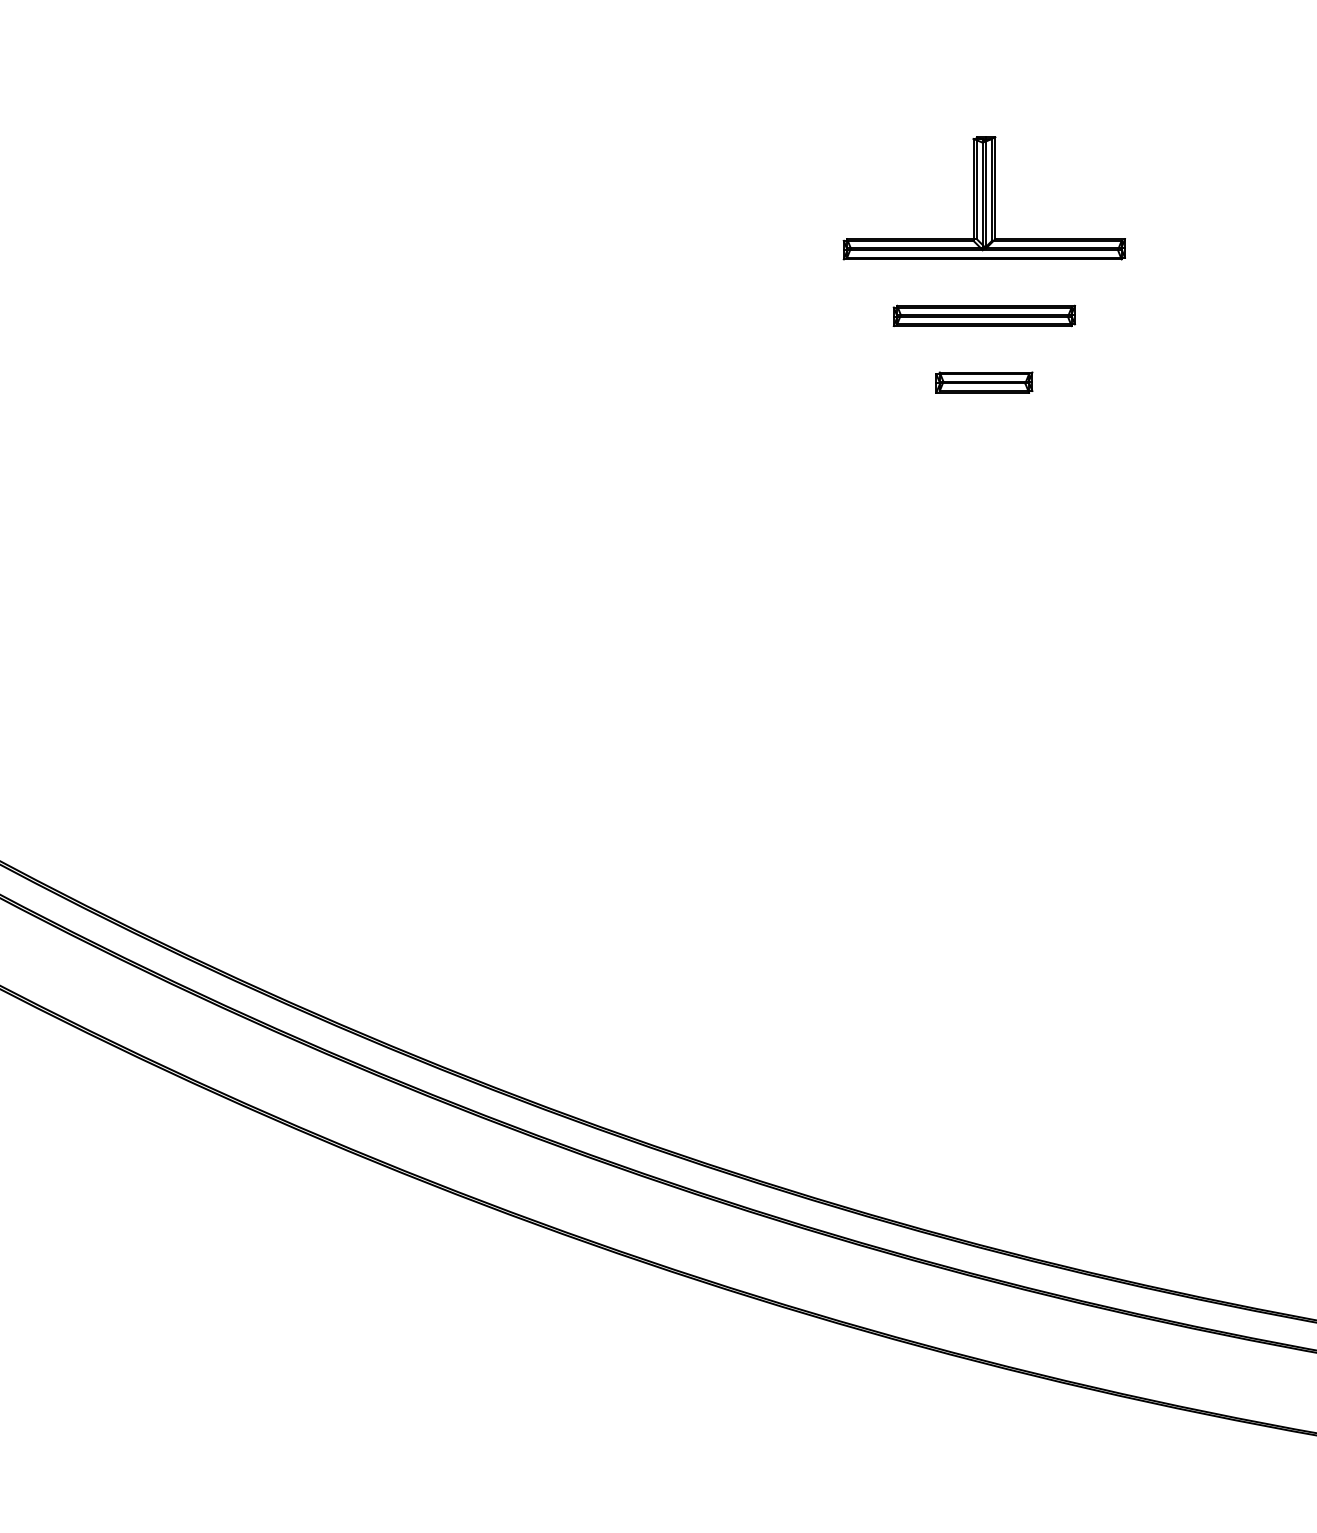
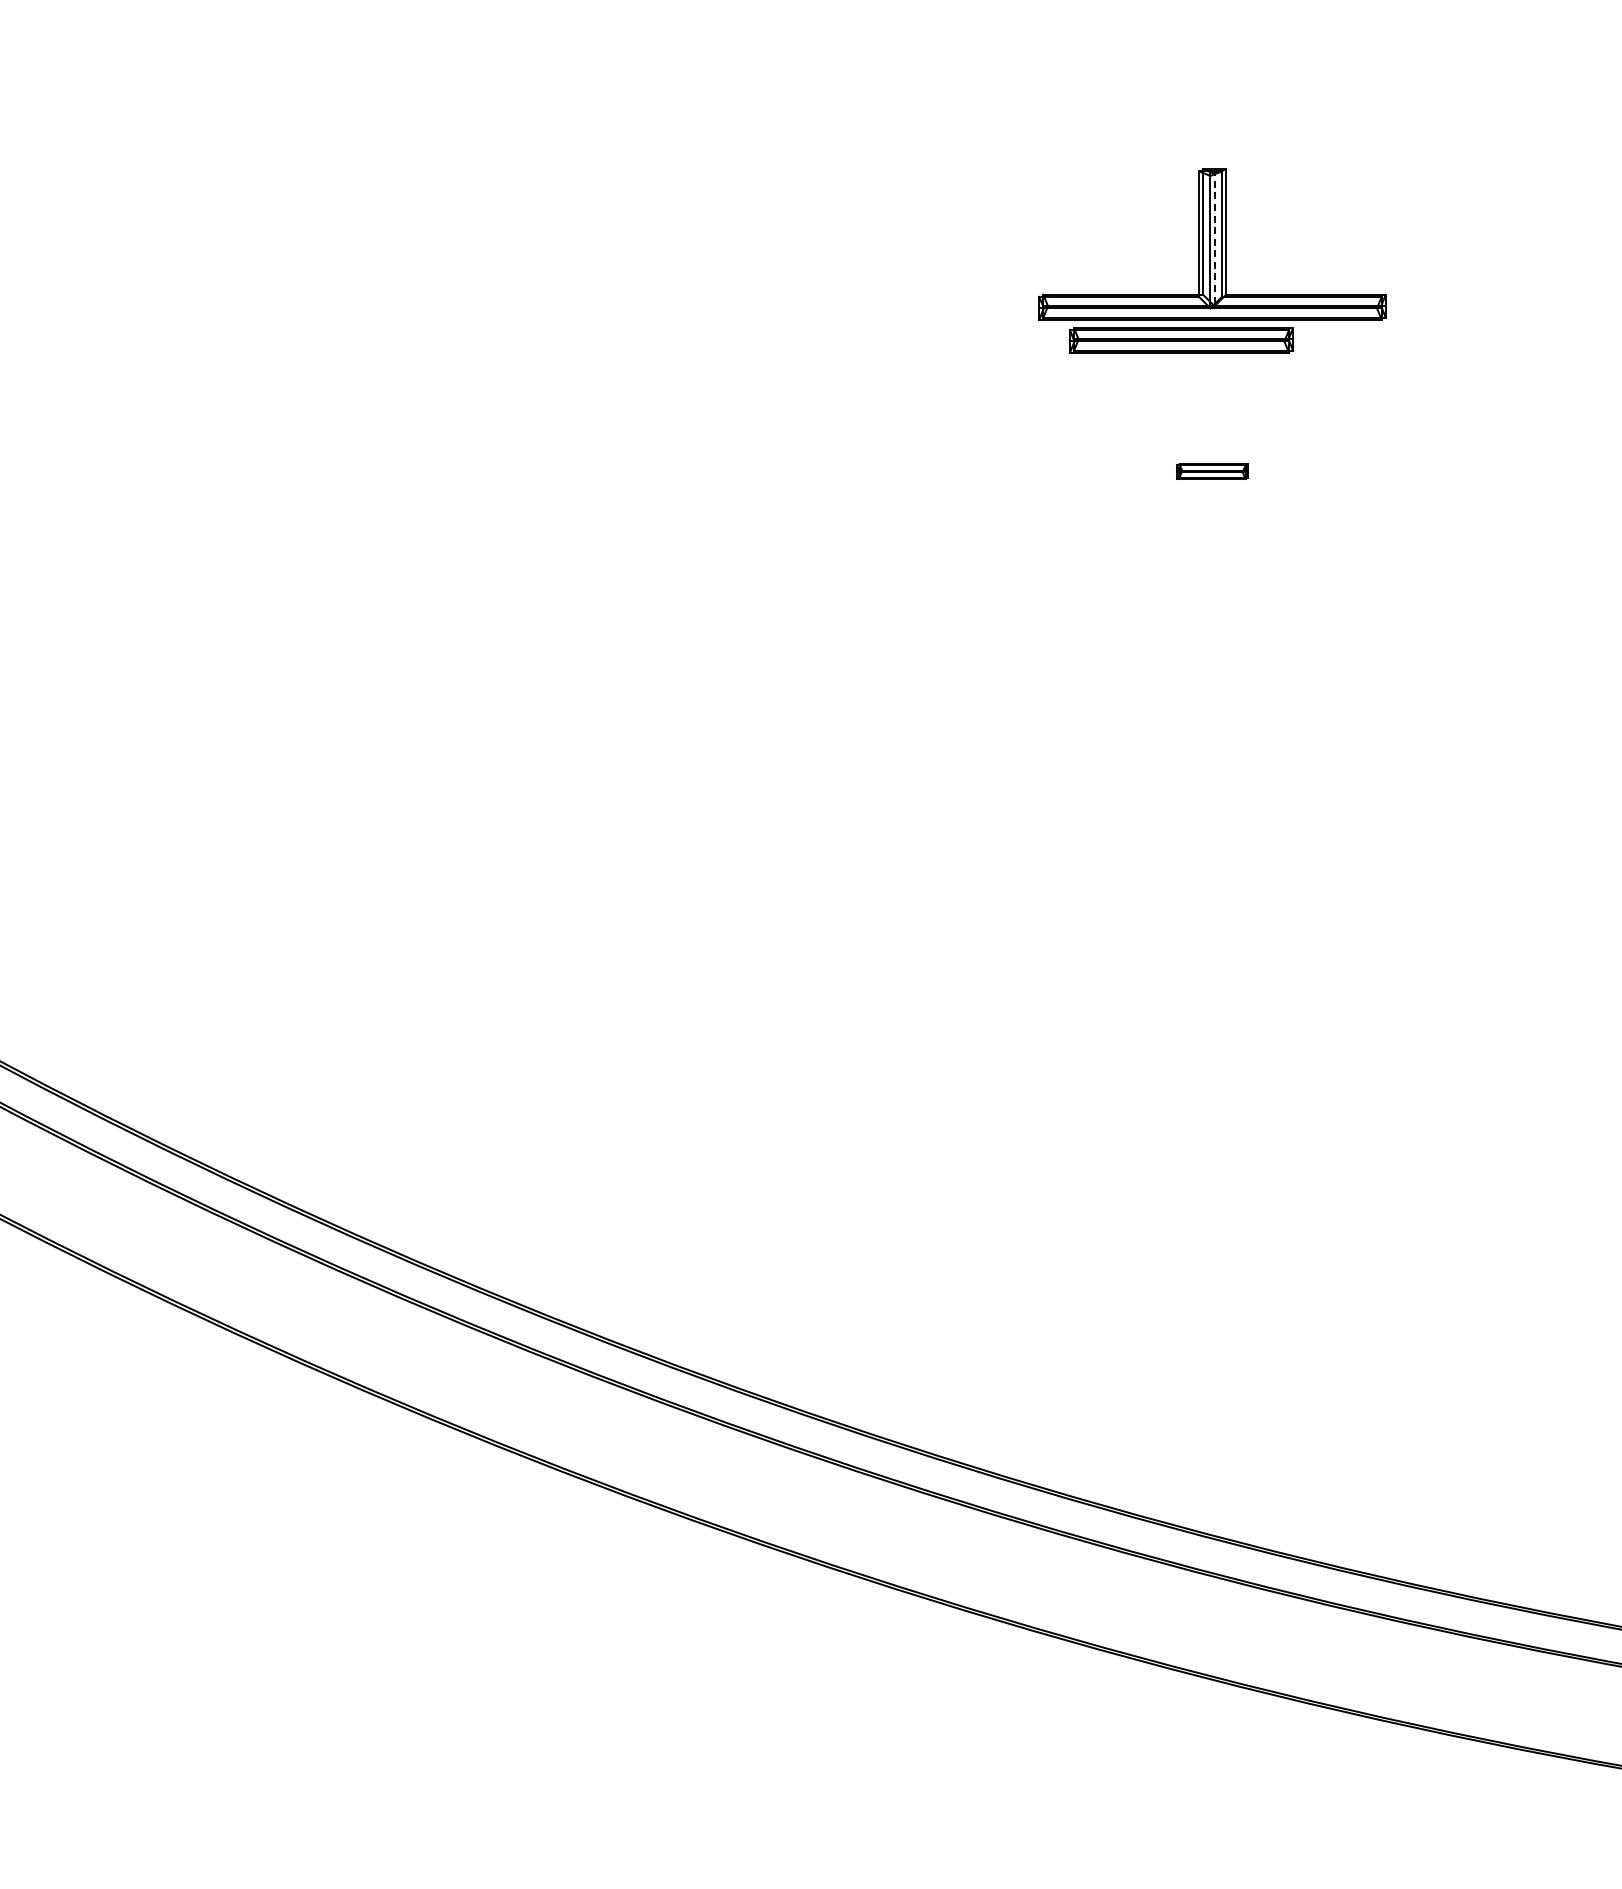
line: (986, 193) -> (1214, 238), solid -> dashed
part: (984, 316) -> (1181, 340), moved
part: (984, 382) -> (1212, 471), size x0.6

